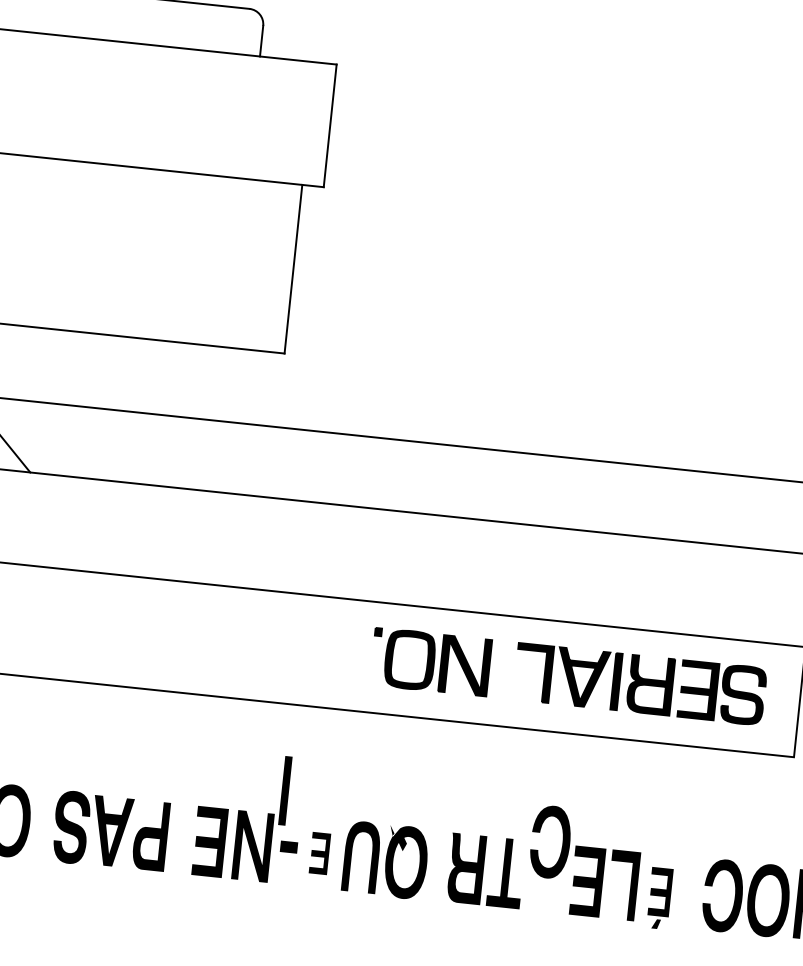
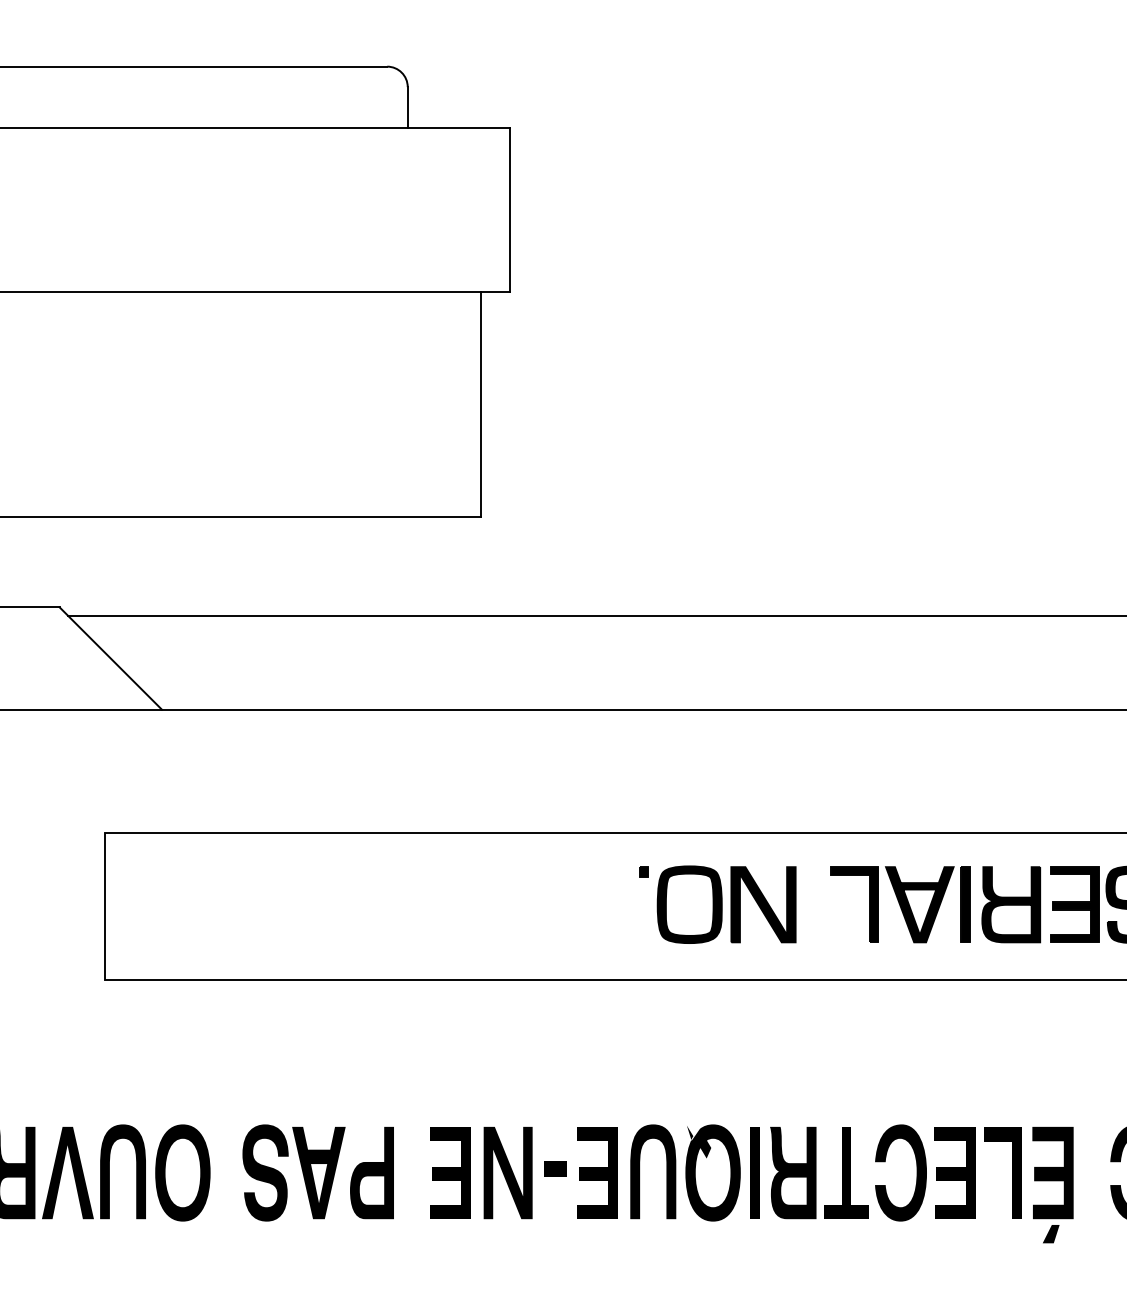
part: (284, 790) -> (754, 1172), moved
part: (562, 843) -> (916, 1172), moved
part: (319, 853) -> (597, 1172), size x1.67
part: (659, 898) -> (1052, 1185), size x1.43

